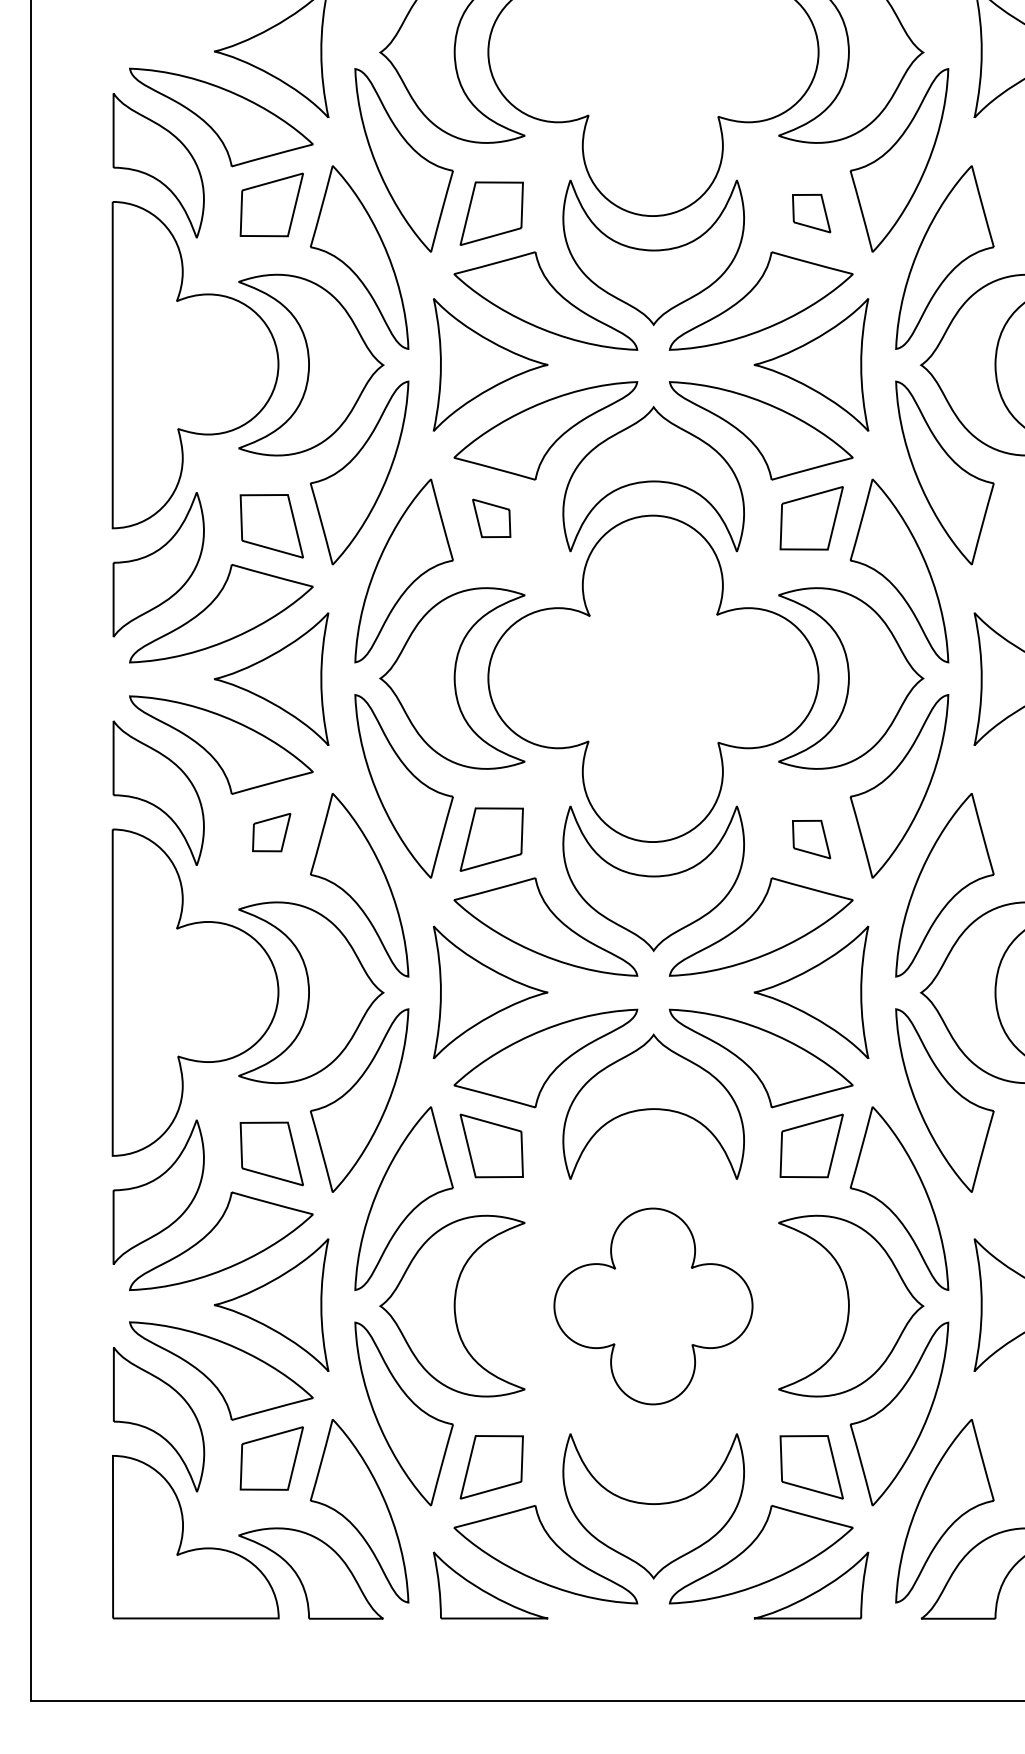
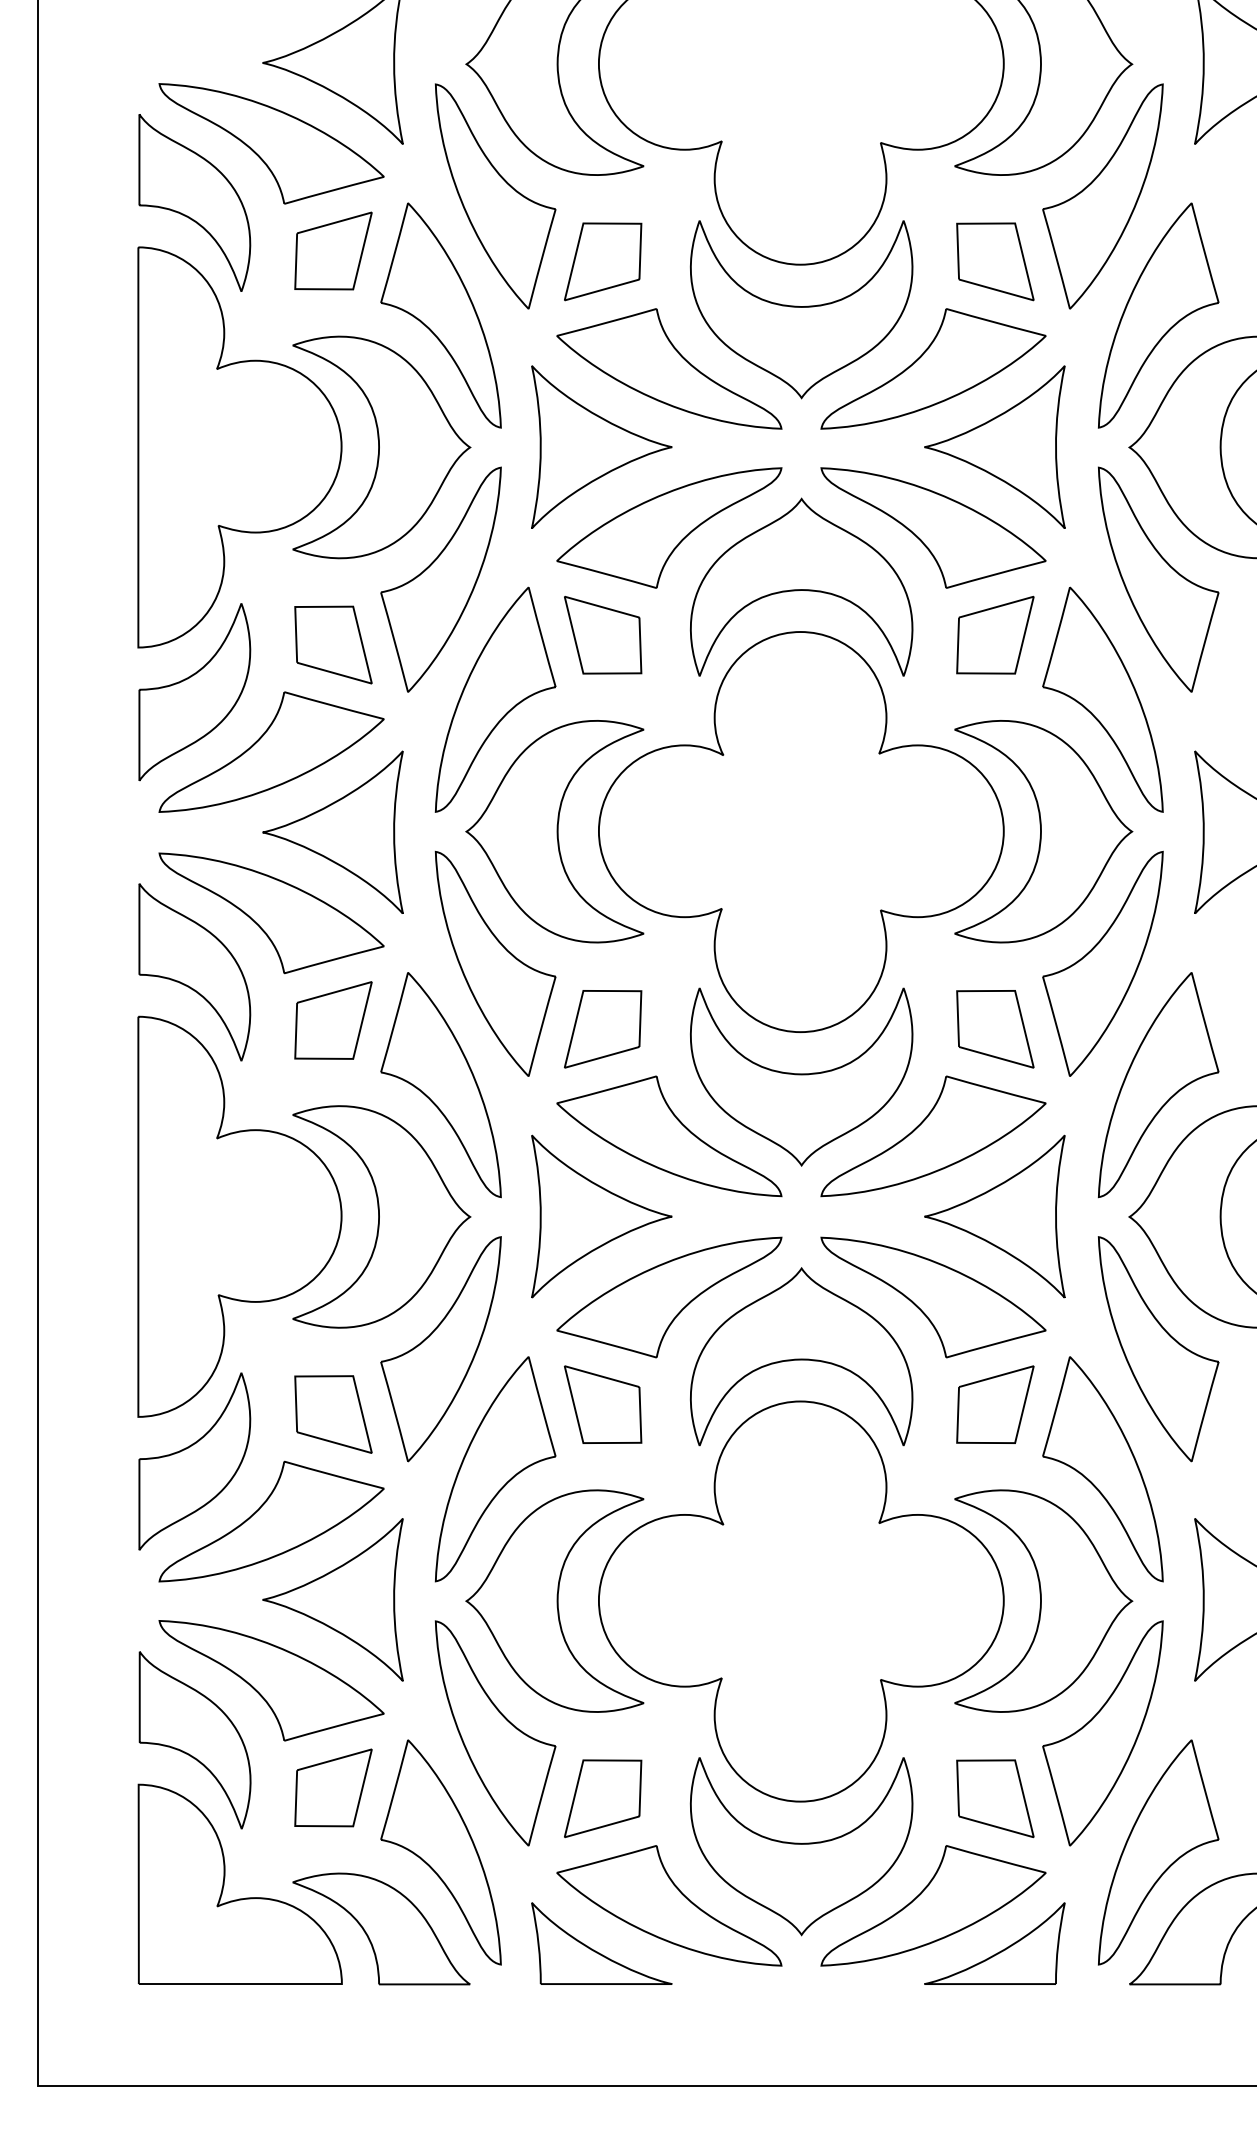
part: (811, 213) -> (995, 261), size x1.67
part: (491, 518) -> (602, 635), size x1.67
part: (271, 832) -> (333, 1020), size x1.67
part: (811, 839) -> (995, 1029), size x1.67
part: (653, 1306) -> (801, 1601), size x1.67

